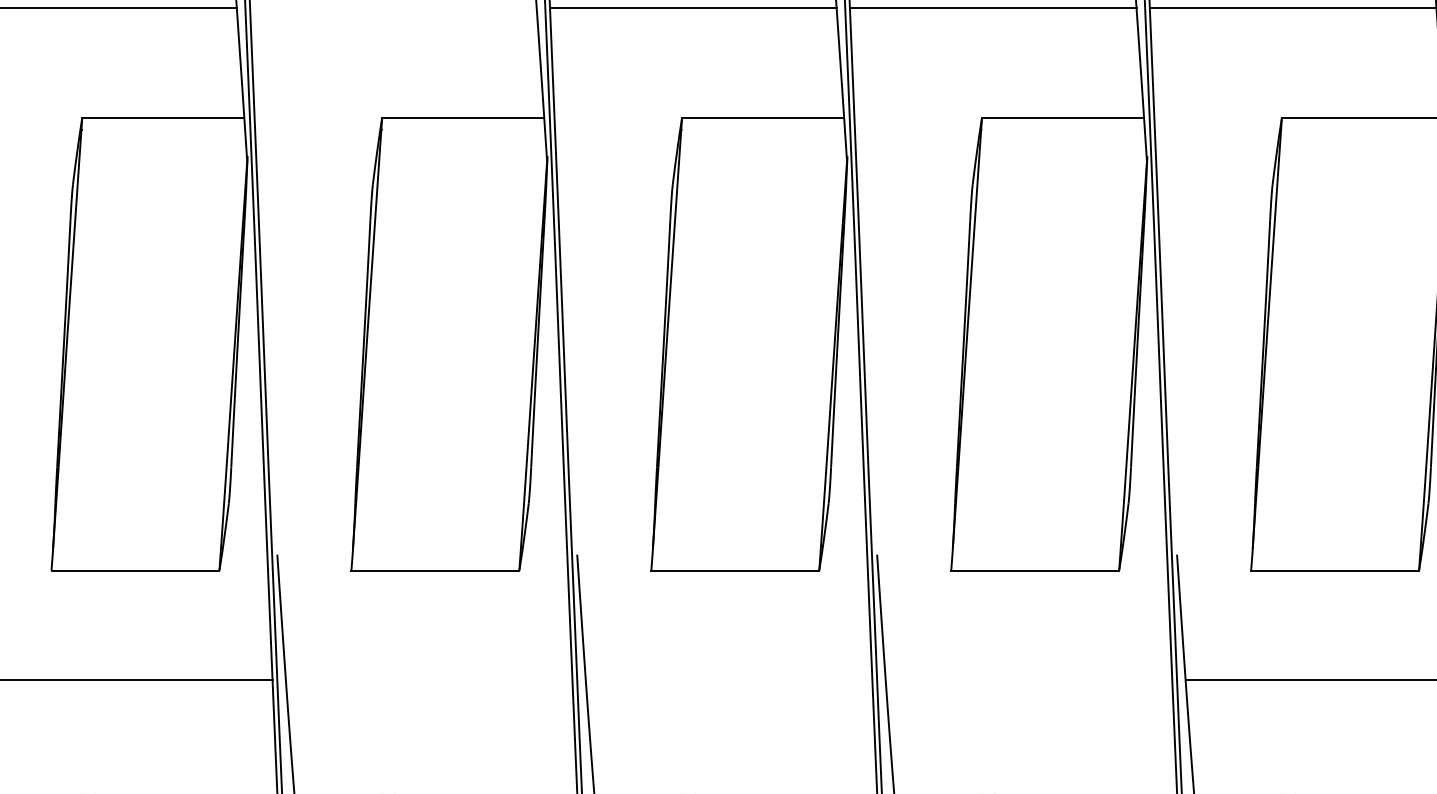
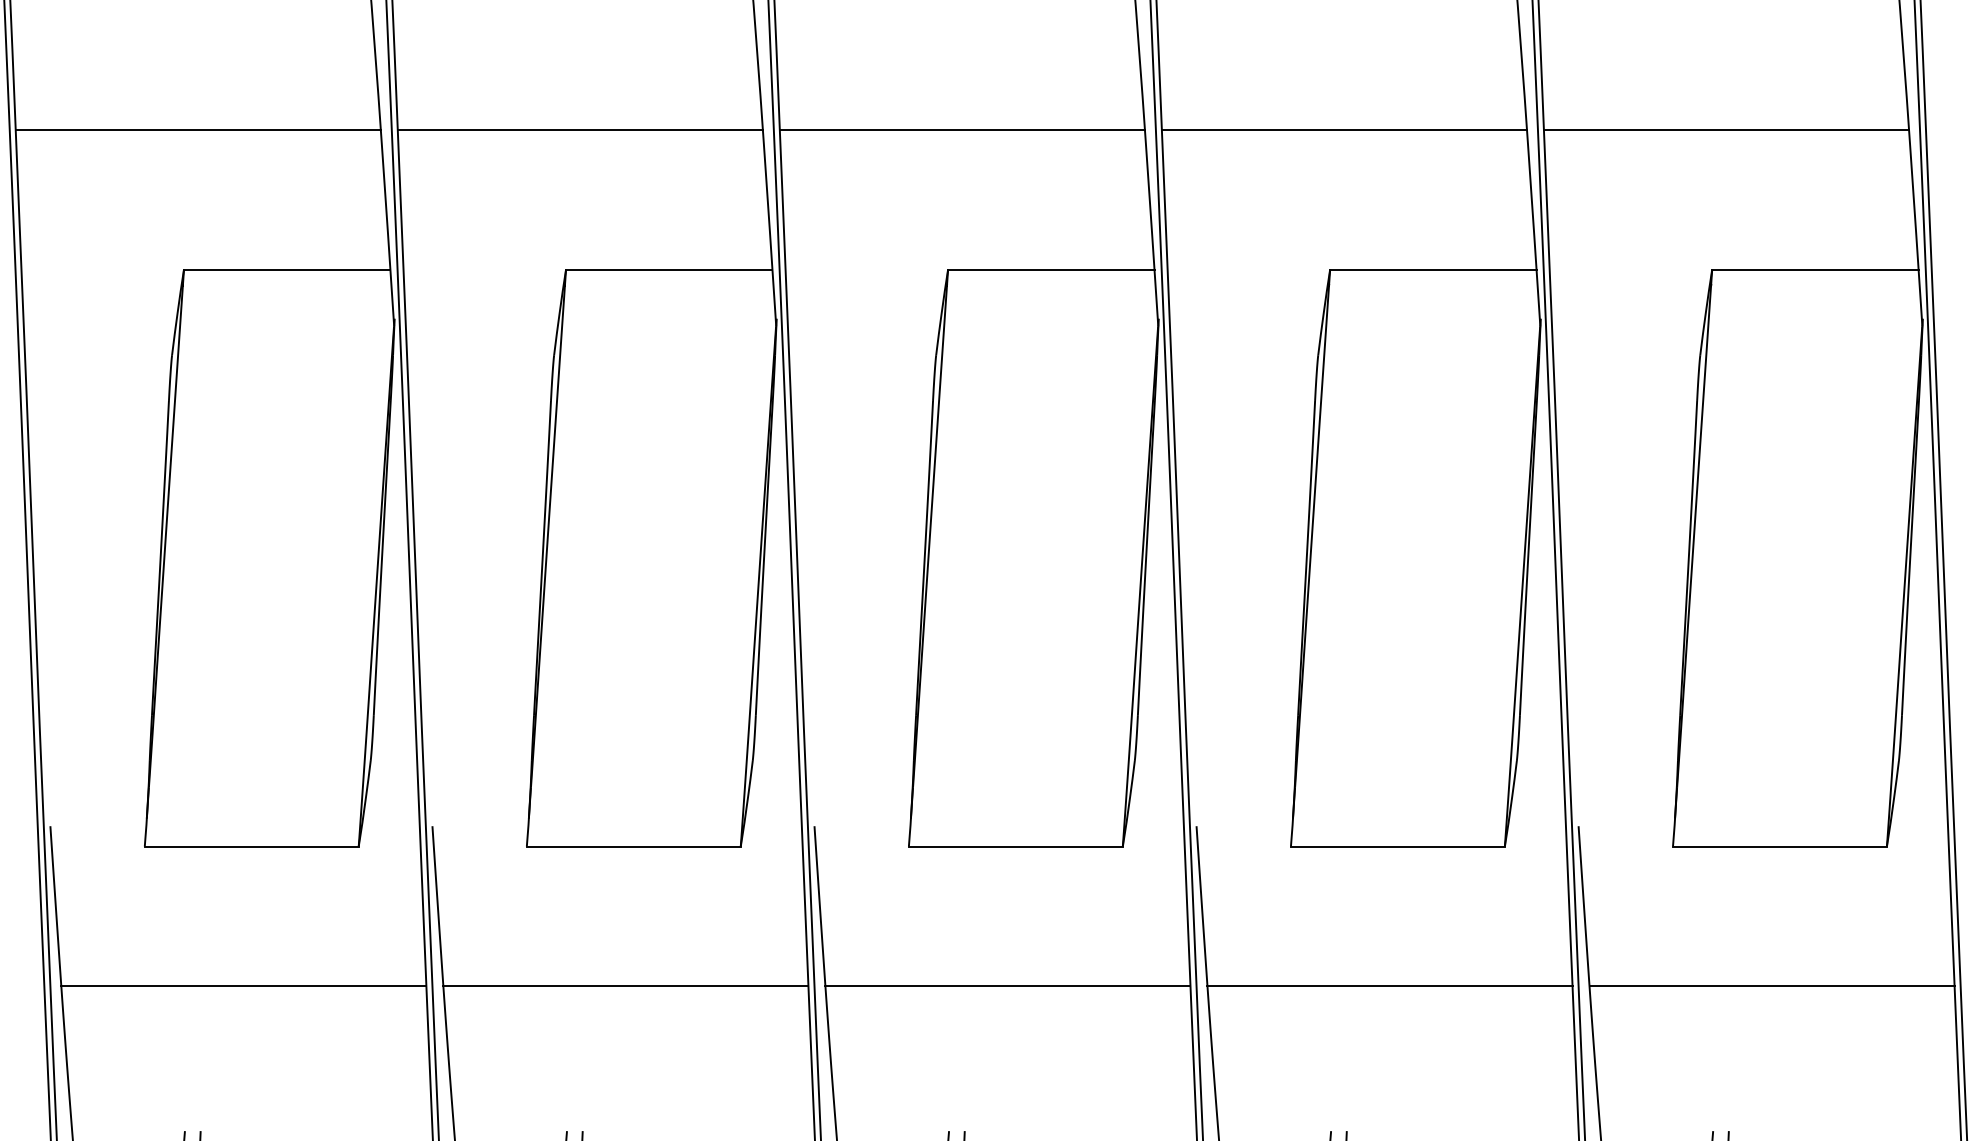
line: (392, 8) -> (579, 130), added
line: (428, 679) -> (625, 985), added
line: (728, 679) -> (1007, 985), added
line: (1028, 679) -> (1389, 985), added

